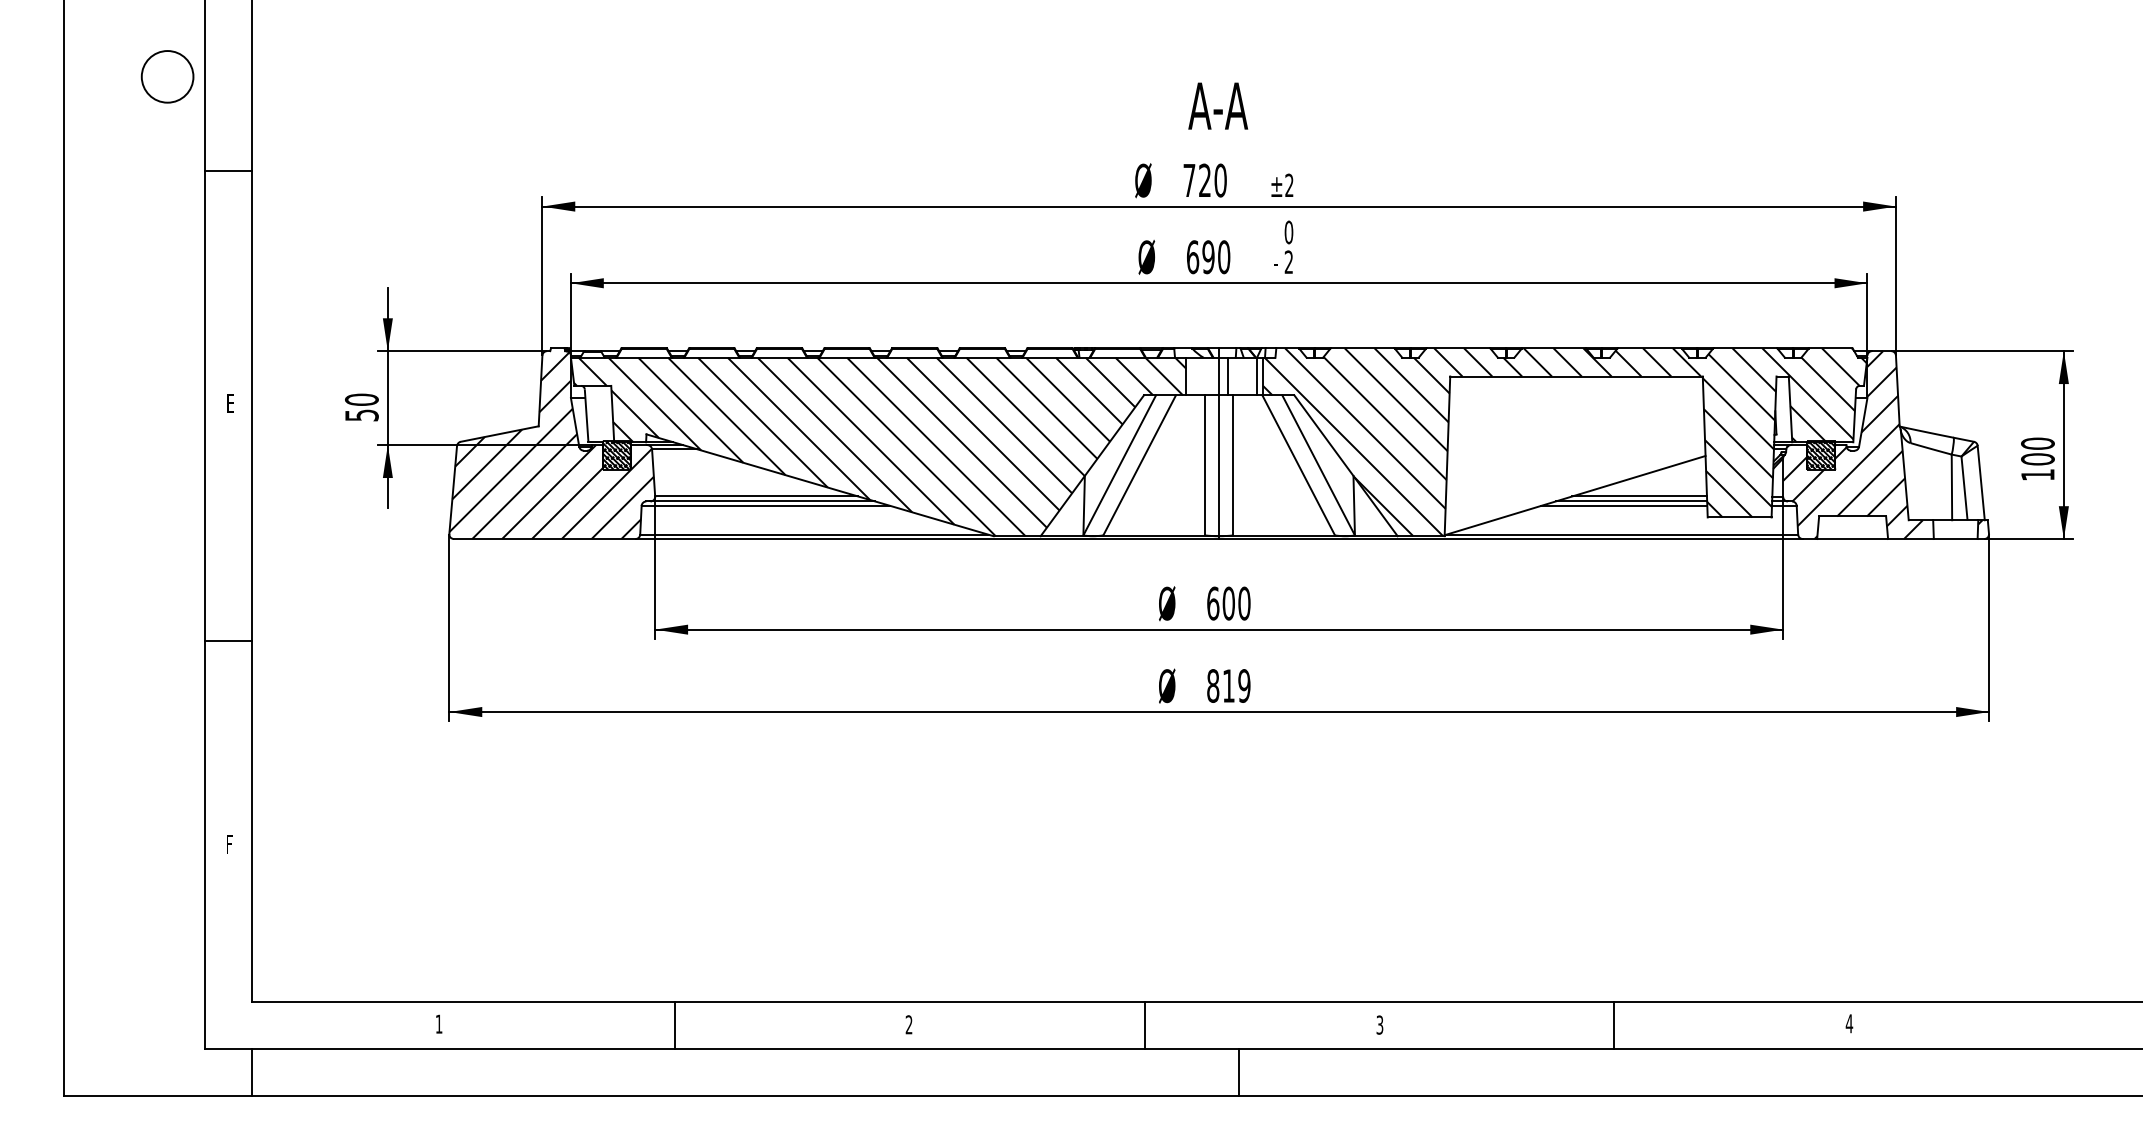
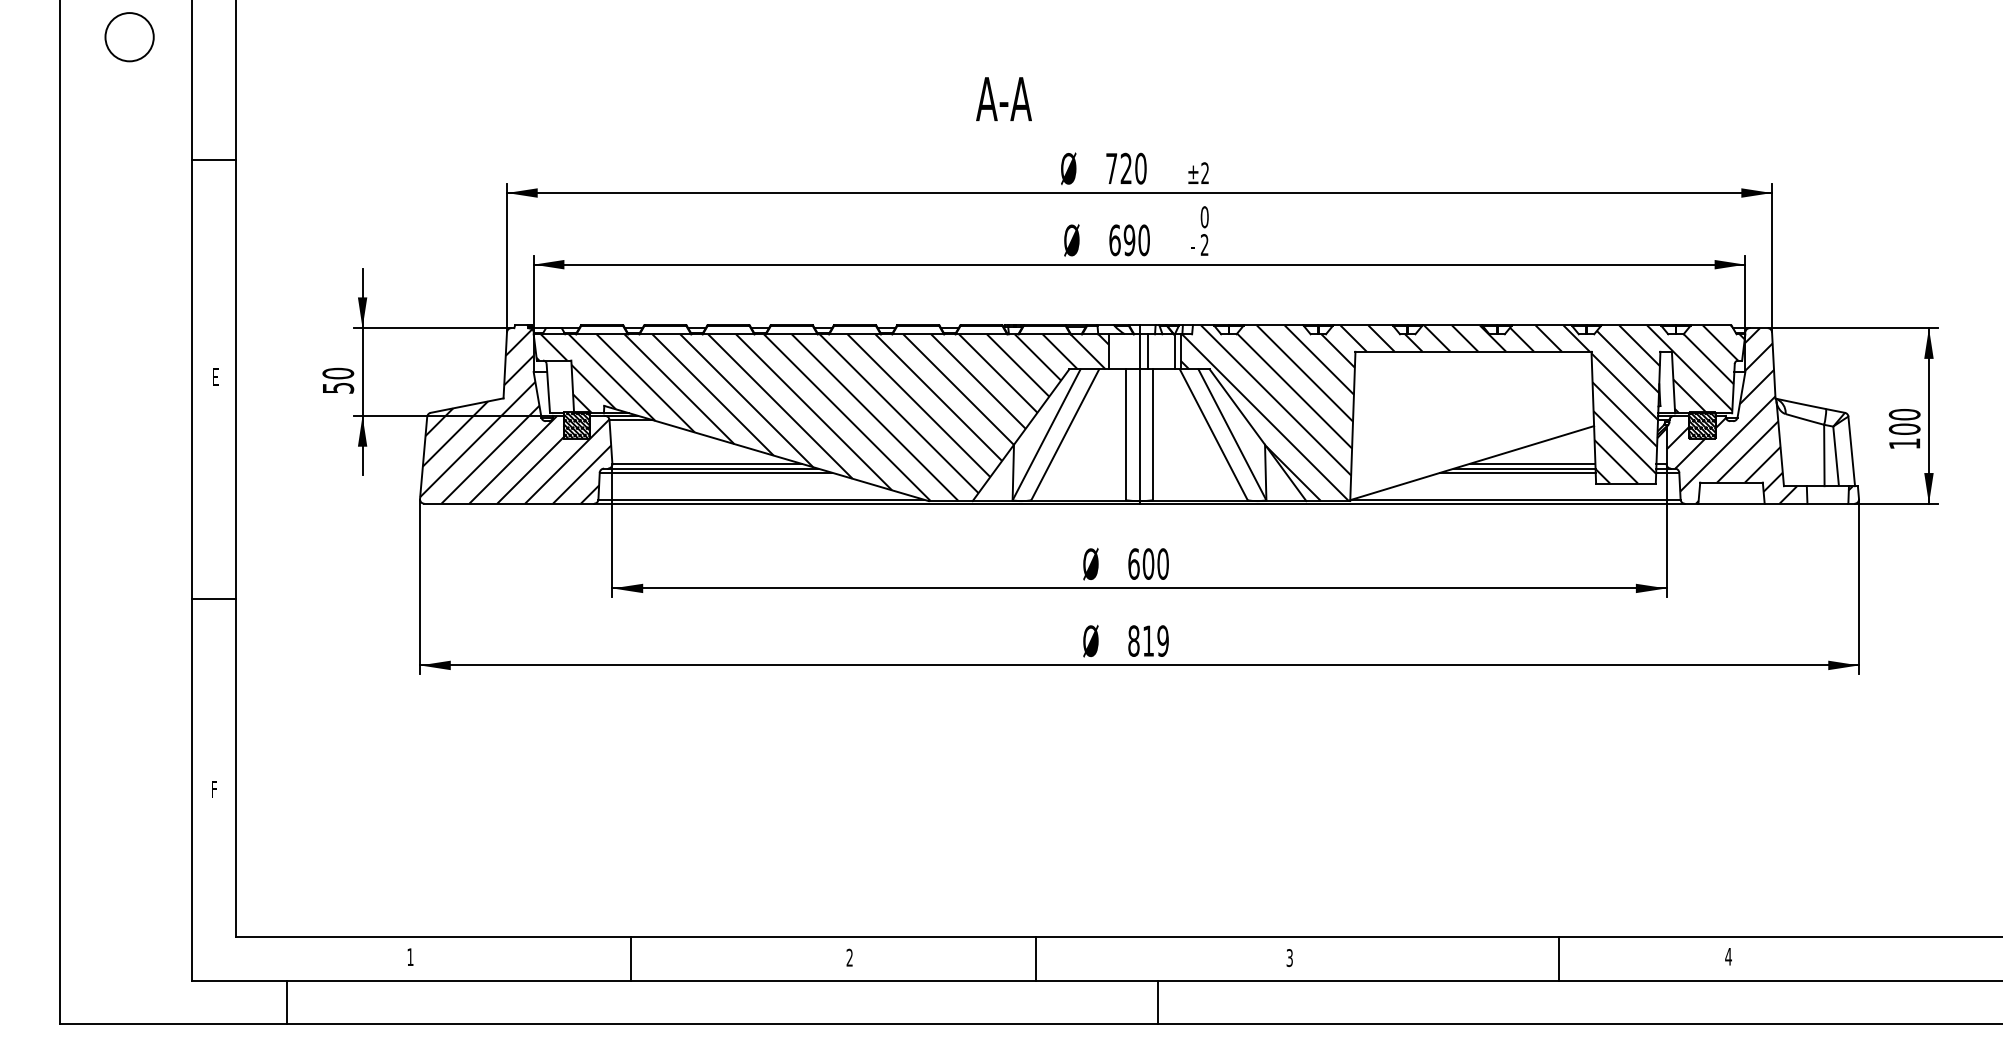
circle: (167, 76) -> (129, 36), moved
text: (1218, 105) -> (1004, 98), moved
line: (1144, 1025) -> (1036, 958), moved
line: (1614, 1025) -> (1559, 958), moved
line: (252, 1072) -> (287, 1002), moved

